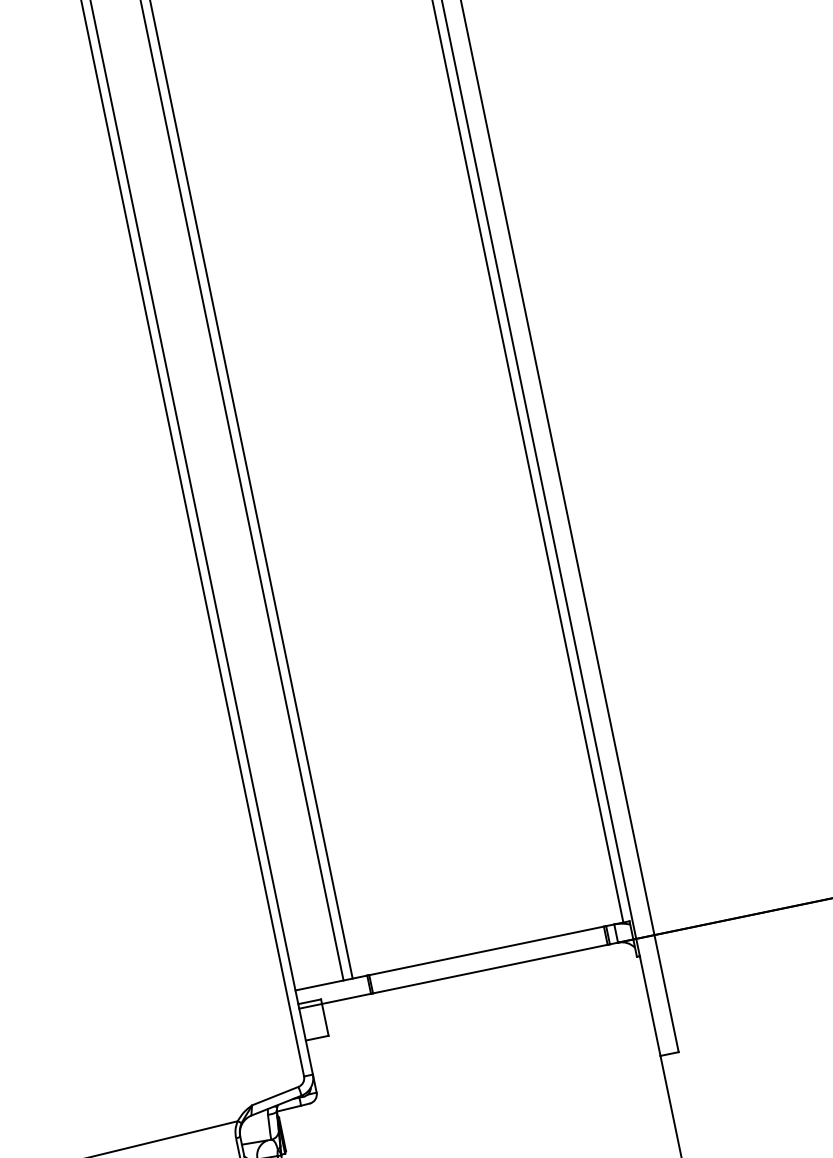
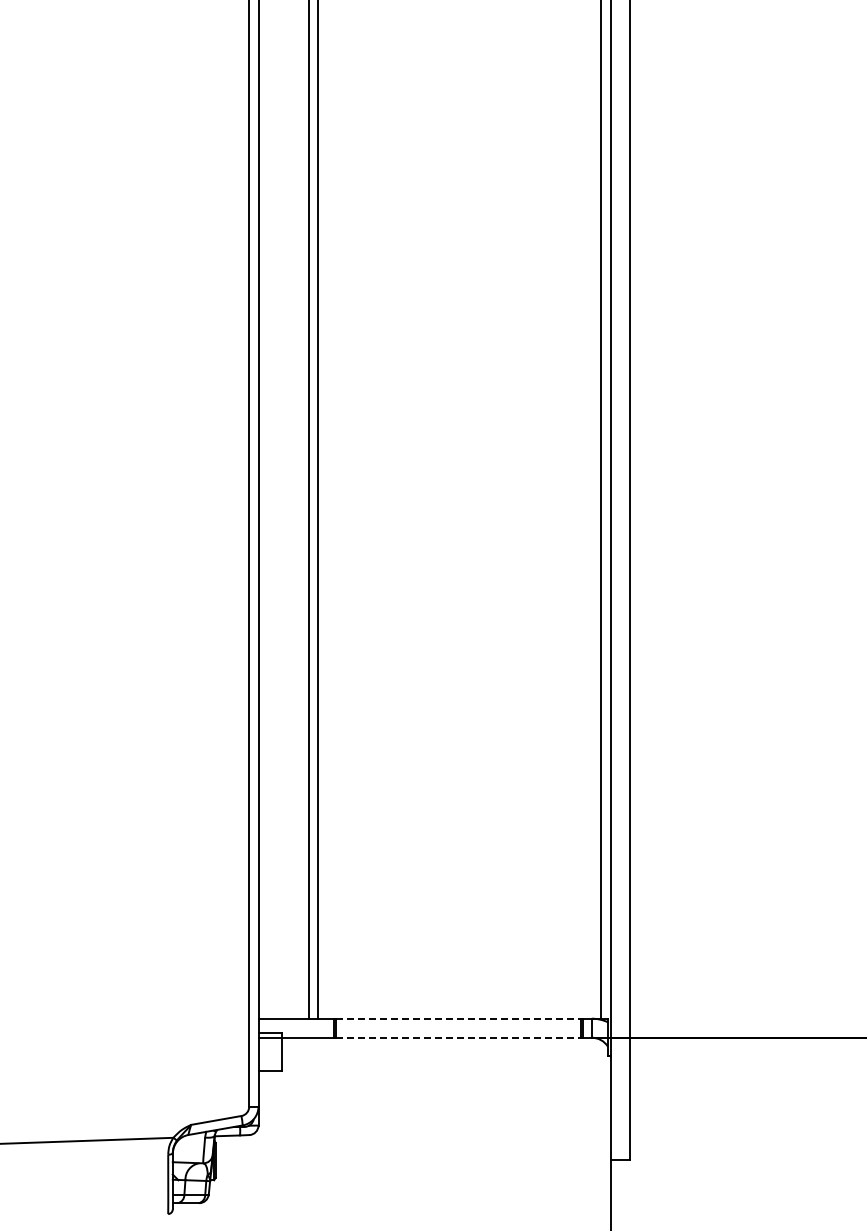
line: (486, 950) -> (458, 1018), solid -> dashed
line: (490, 968) -> (458, 1037), solid -> dashed

